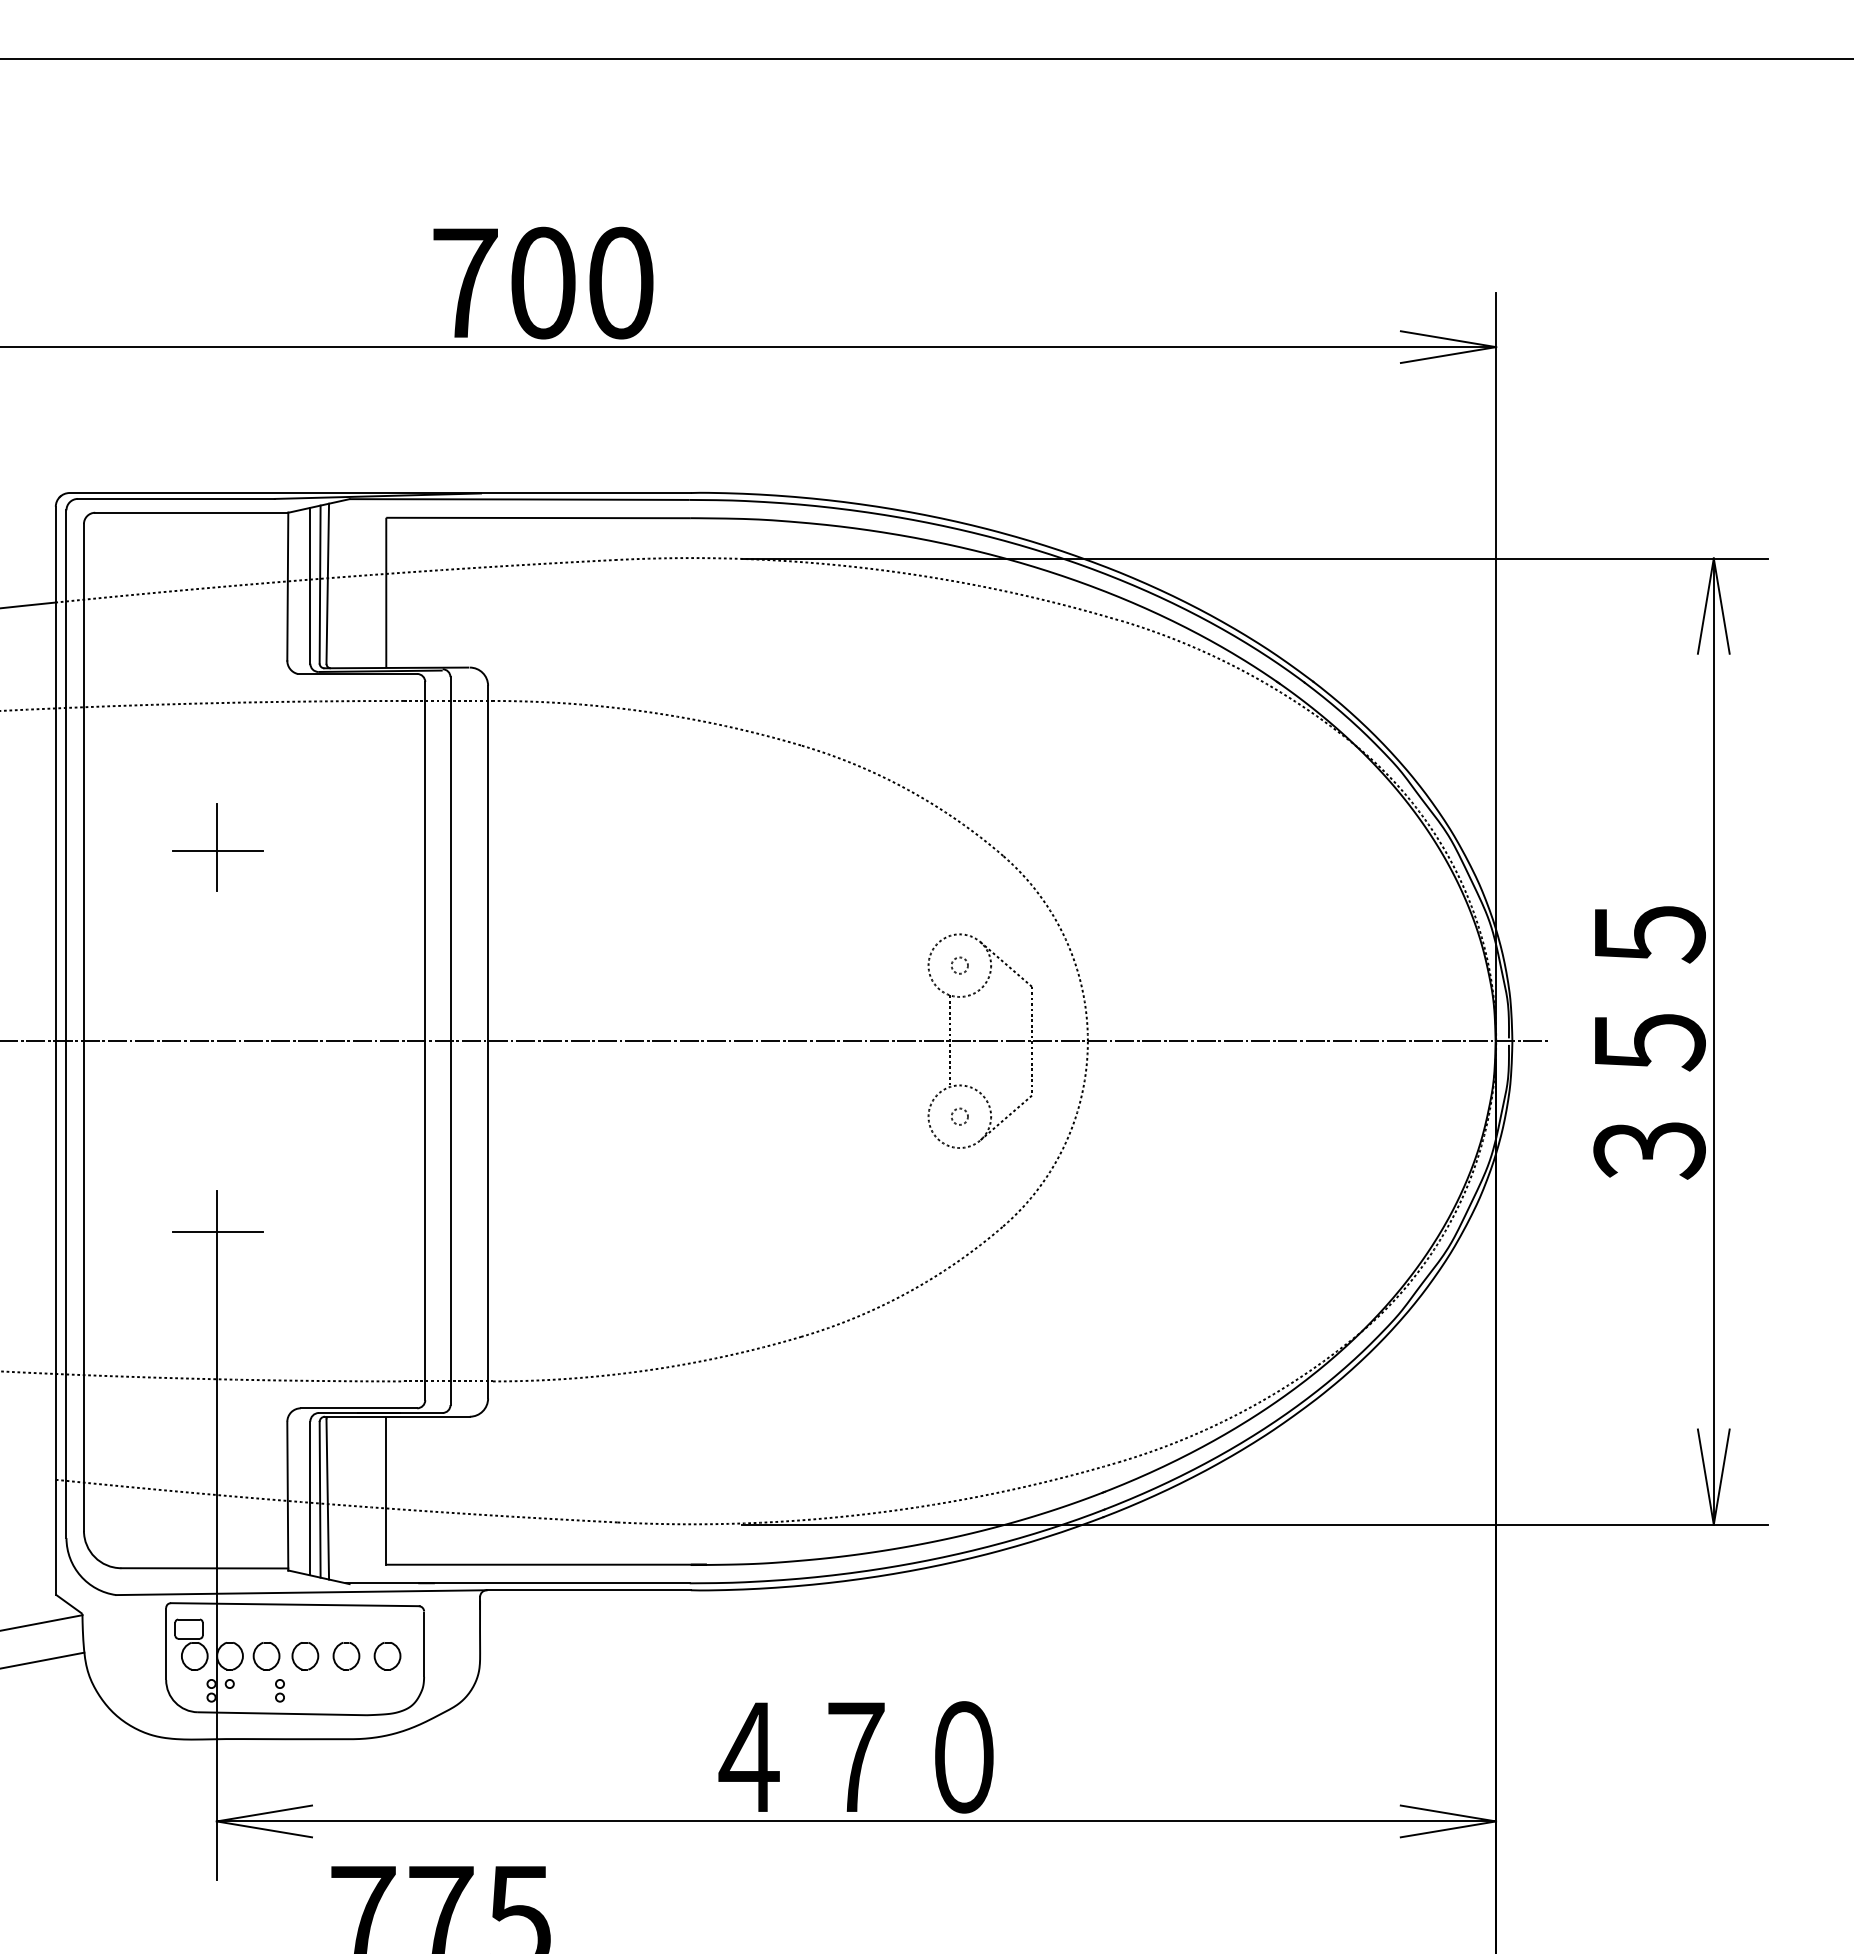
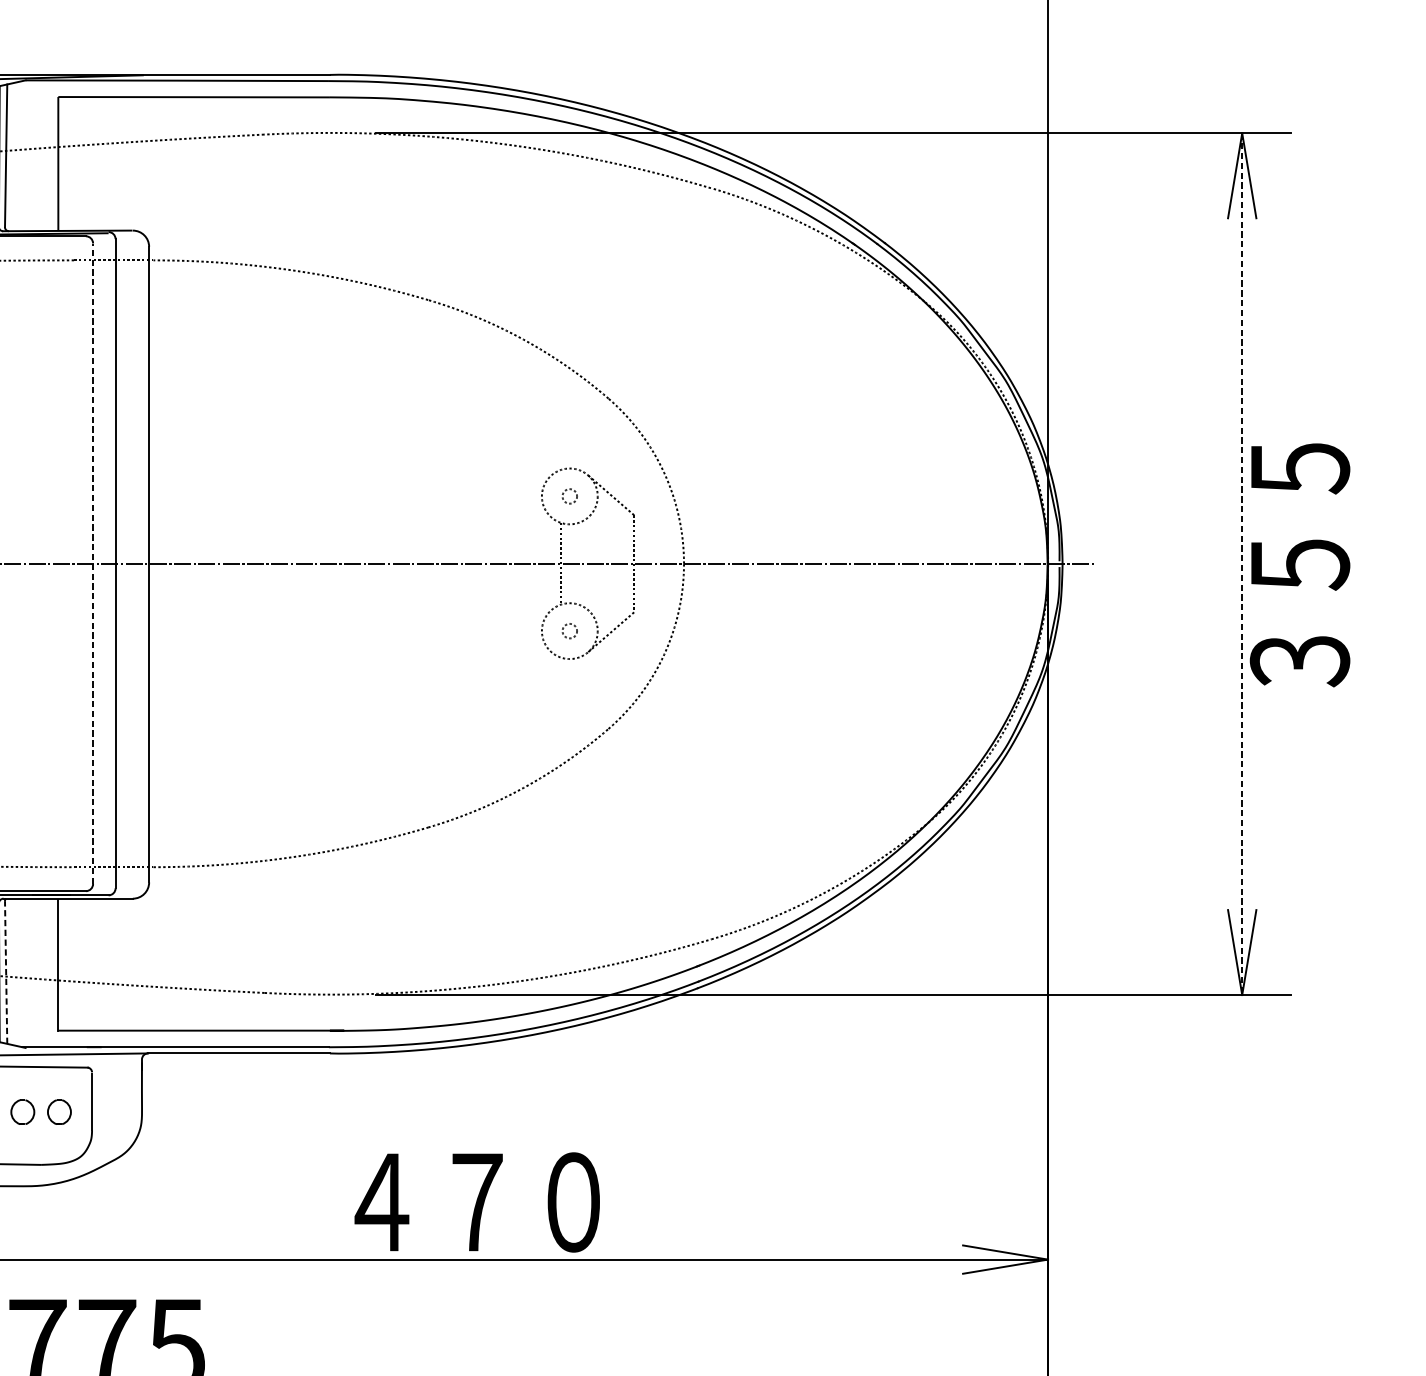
line: (425, 1040) -> (93, 563), solid -> dashed
text: (1649, 1042) -> (1299, 564), moved
line: (1713, 1042) -> (1241, 564), solid -> dashed
line: (327, 1499) -> (5, 972), solid -> dashed

